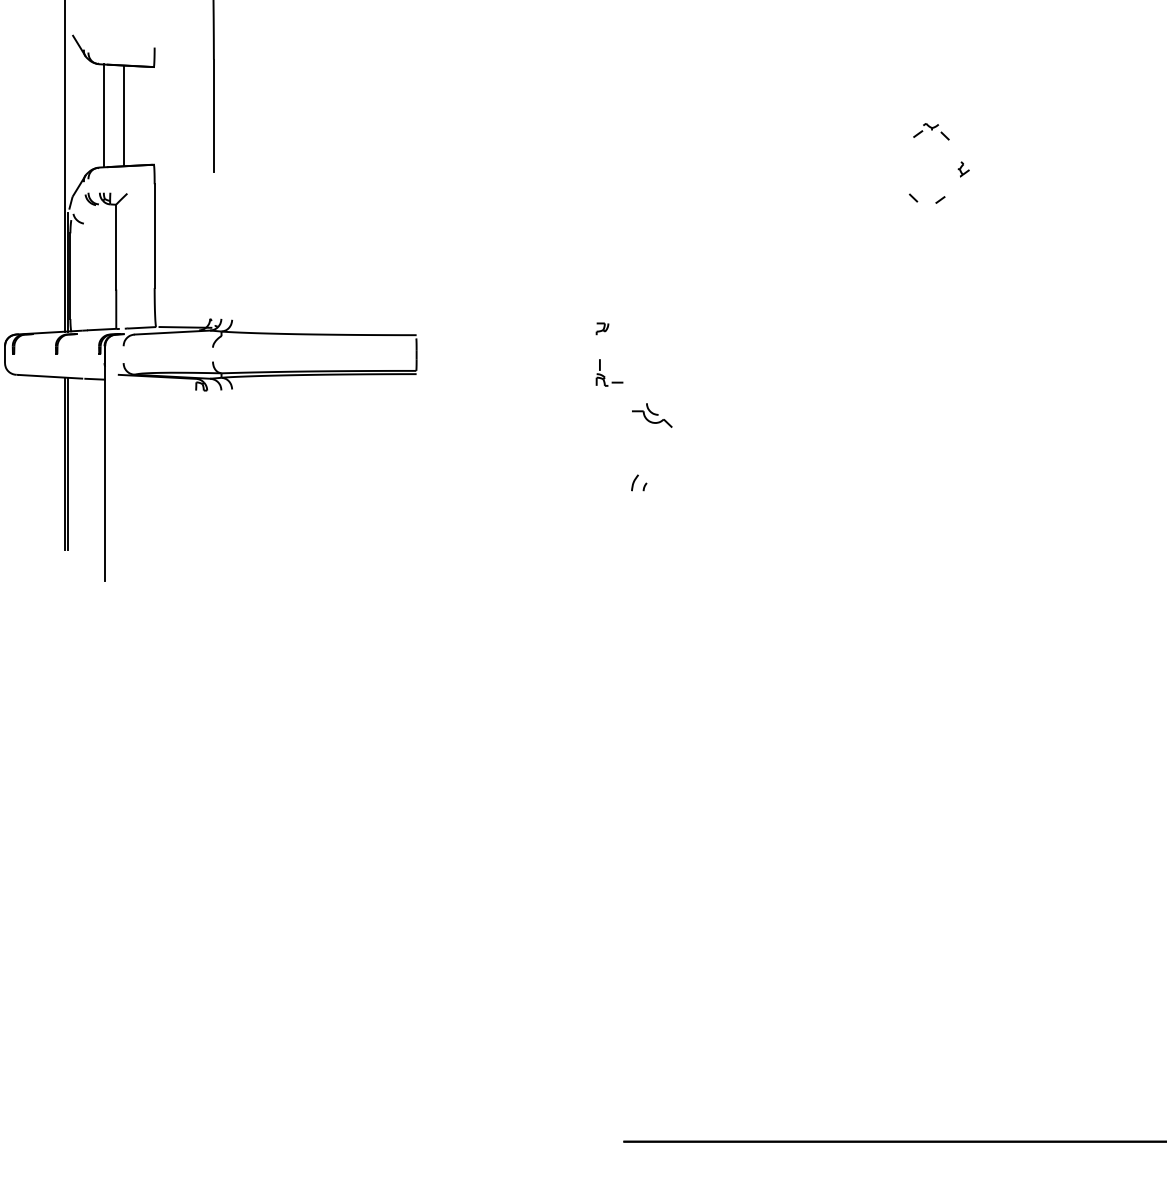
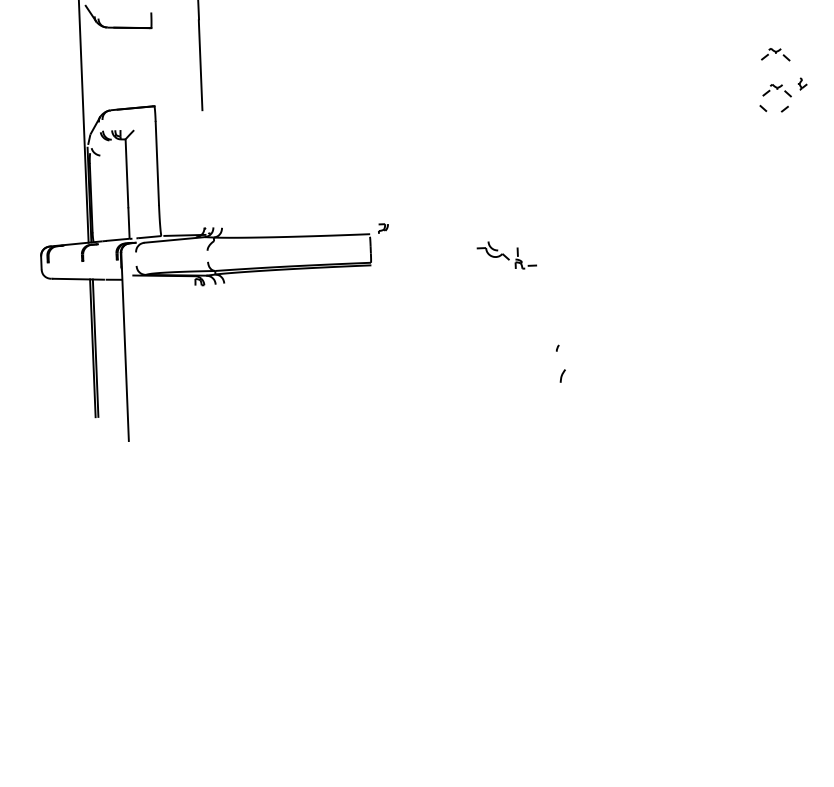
line: (104, 115) -> (113, 68), removed
line: (123, 115) -> (128, 67), removed
part: (931, 176) -> (777, 90), added
part: (602, 328) -> (383, 228), moved
part: (652, 415) -> (493, 251), moved
curve: (634, 482) -> (562, 375), moved

